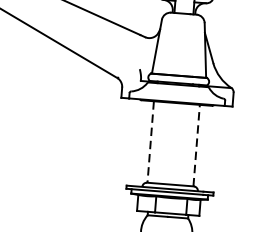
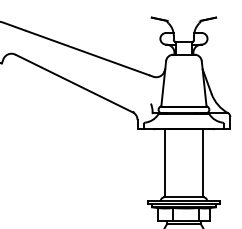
line: (150, 142) -> (164, 163), dashed -> solid
line: (197, 144) -> (203, 162), dashed -> solid

